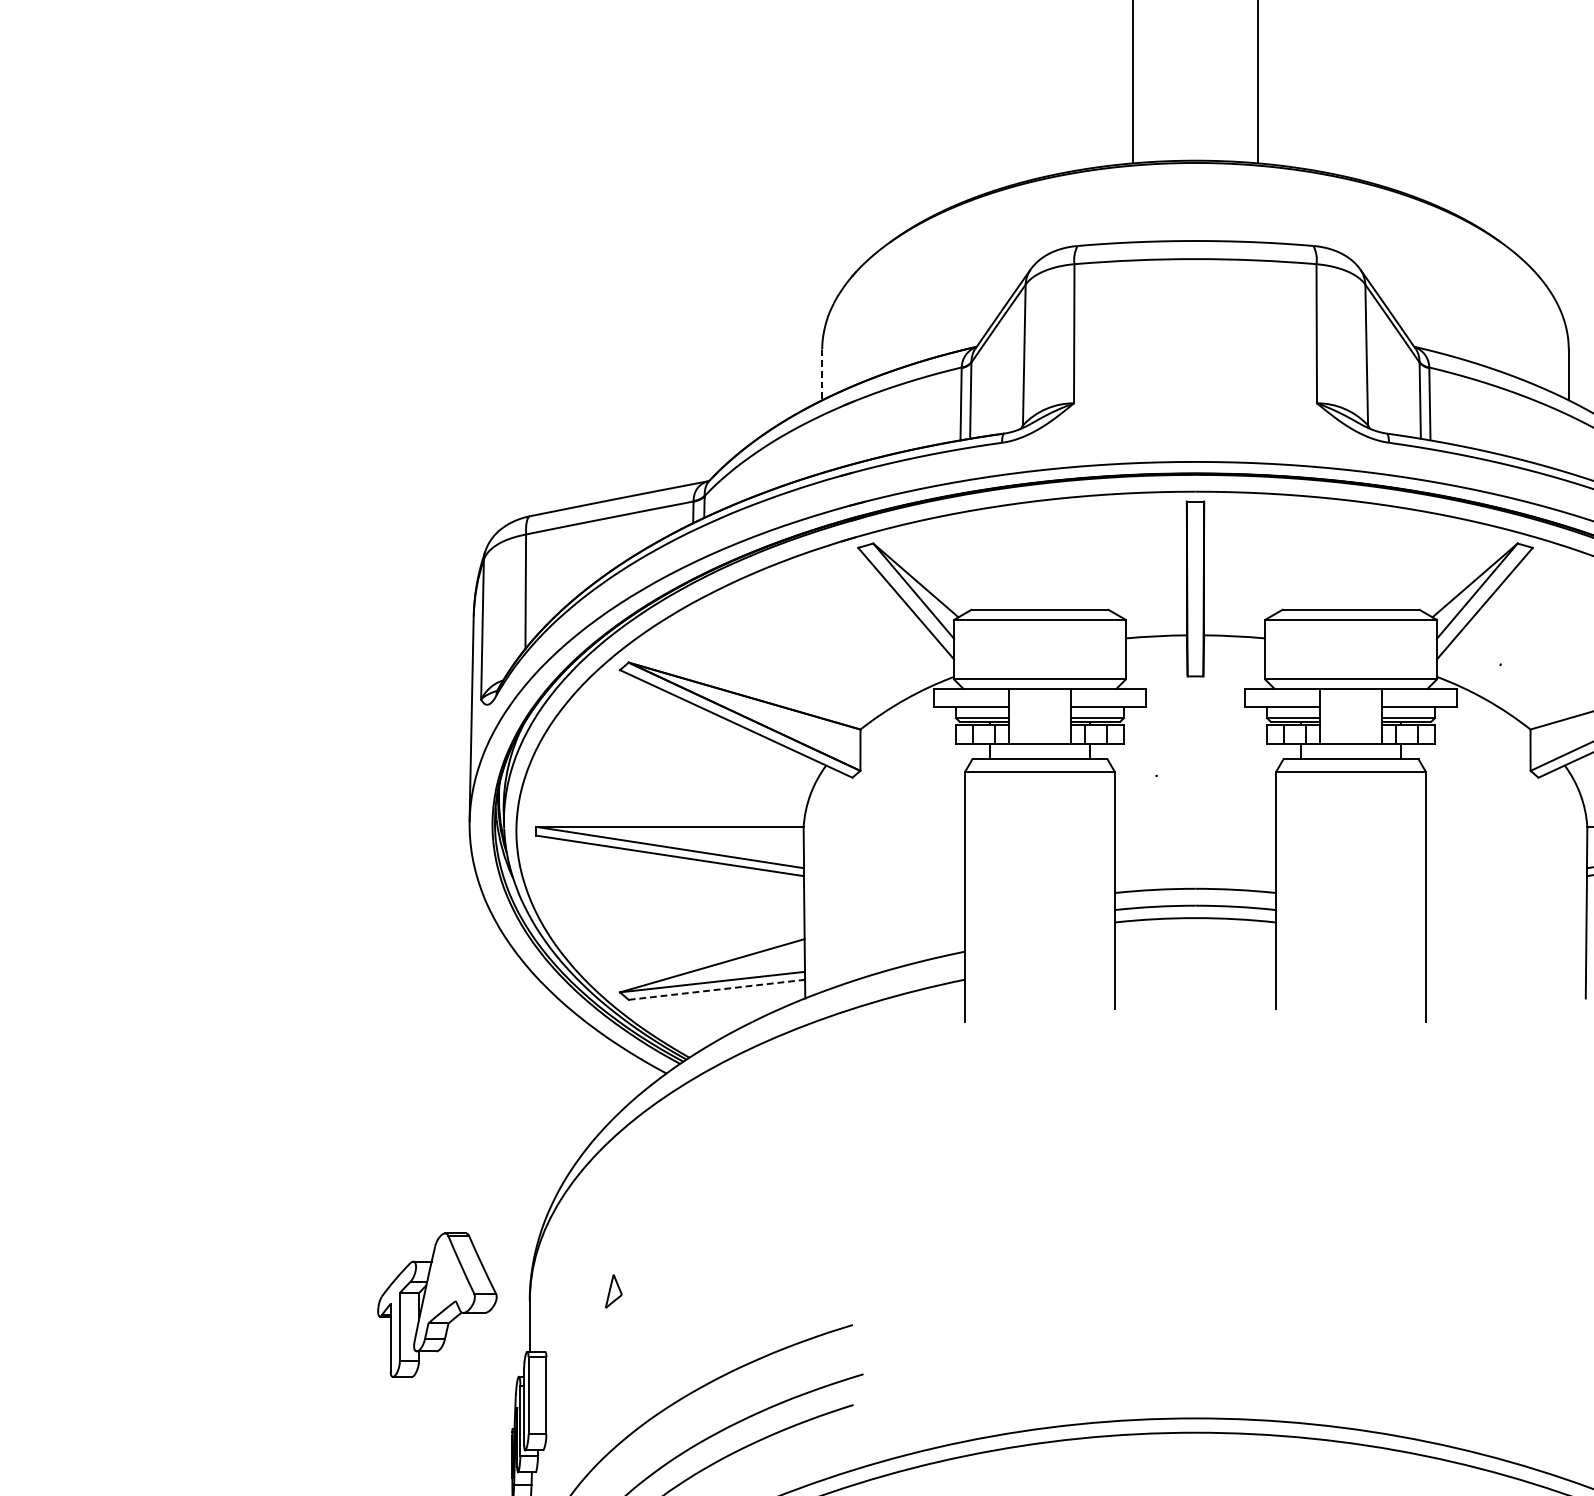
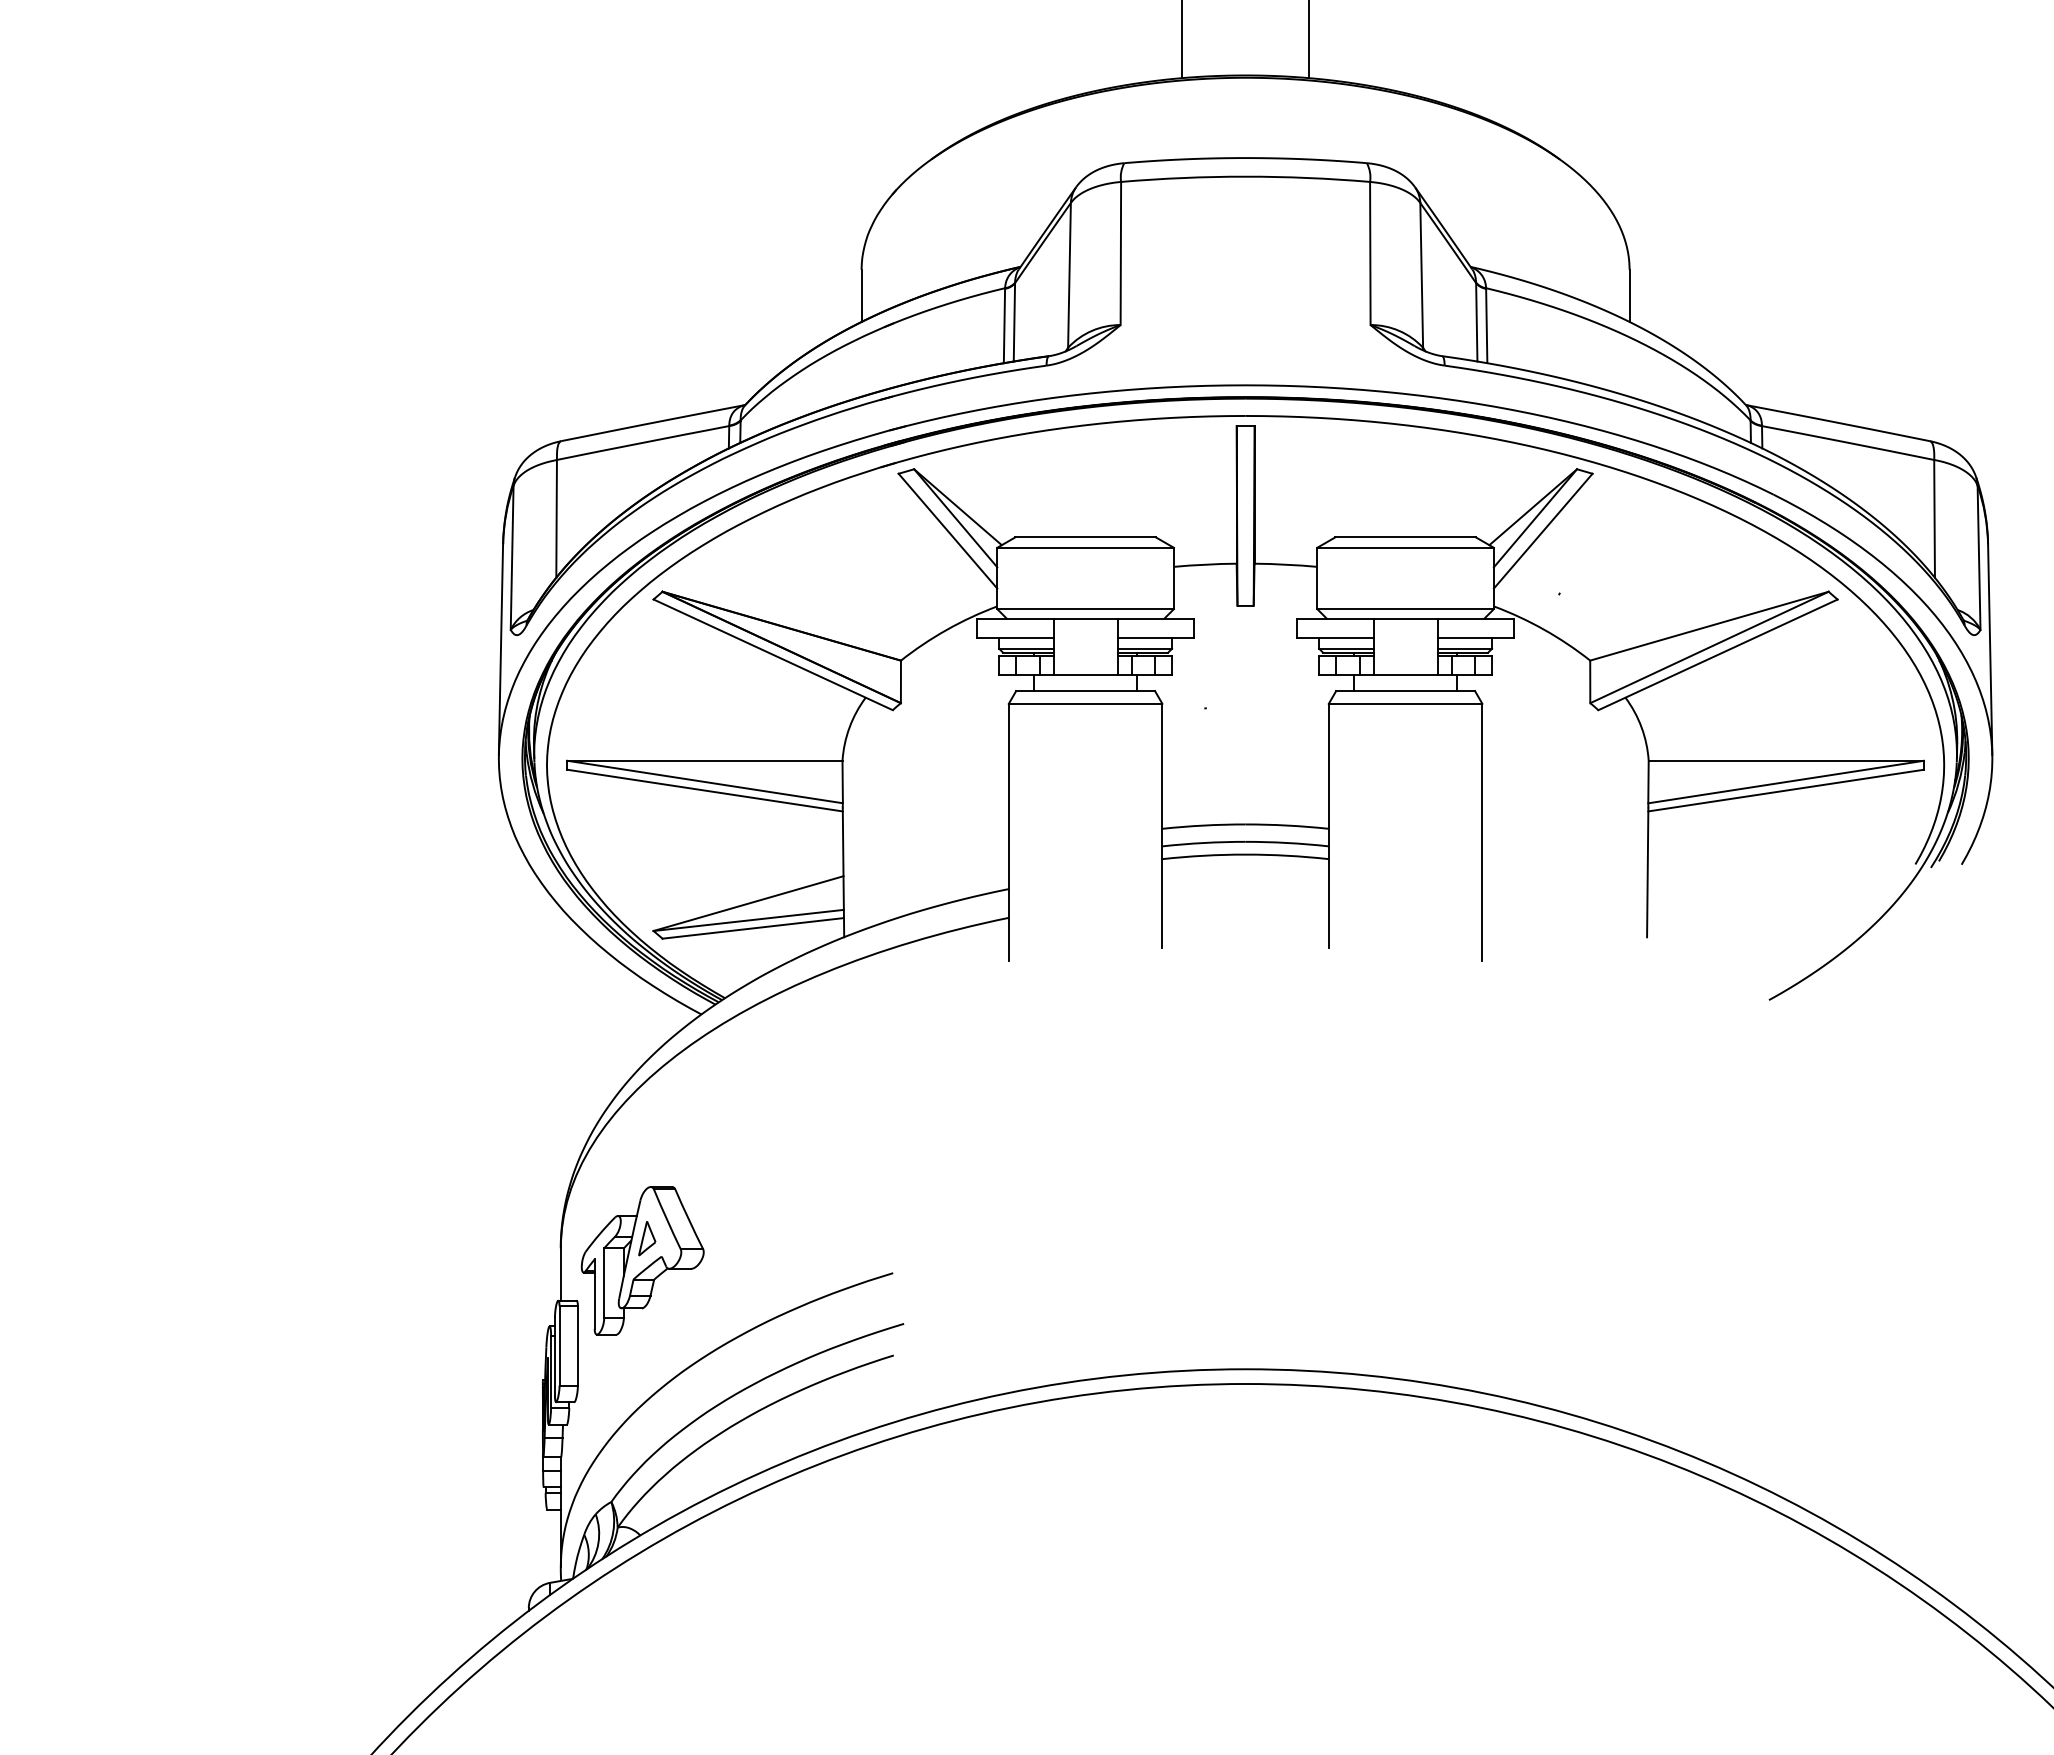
line: (822, 375) -> (861, 296), dashed -> solid
line: (717, 989) -> (753, 928), dashed -> solid
part: (437, 1304) -> (642, 1260), moved

